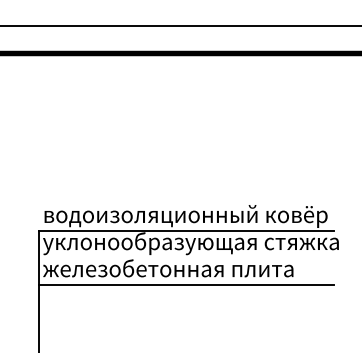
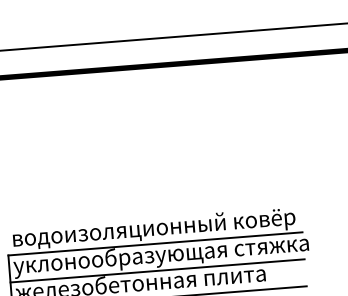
line: (185, 258) -> (156, 271), added

